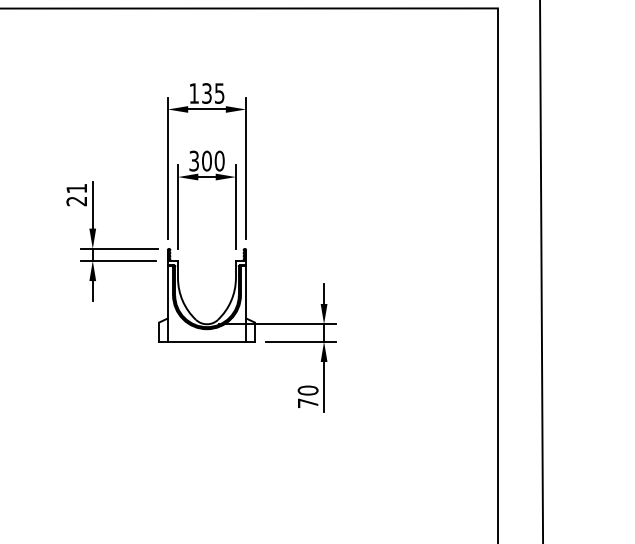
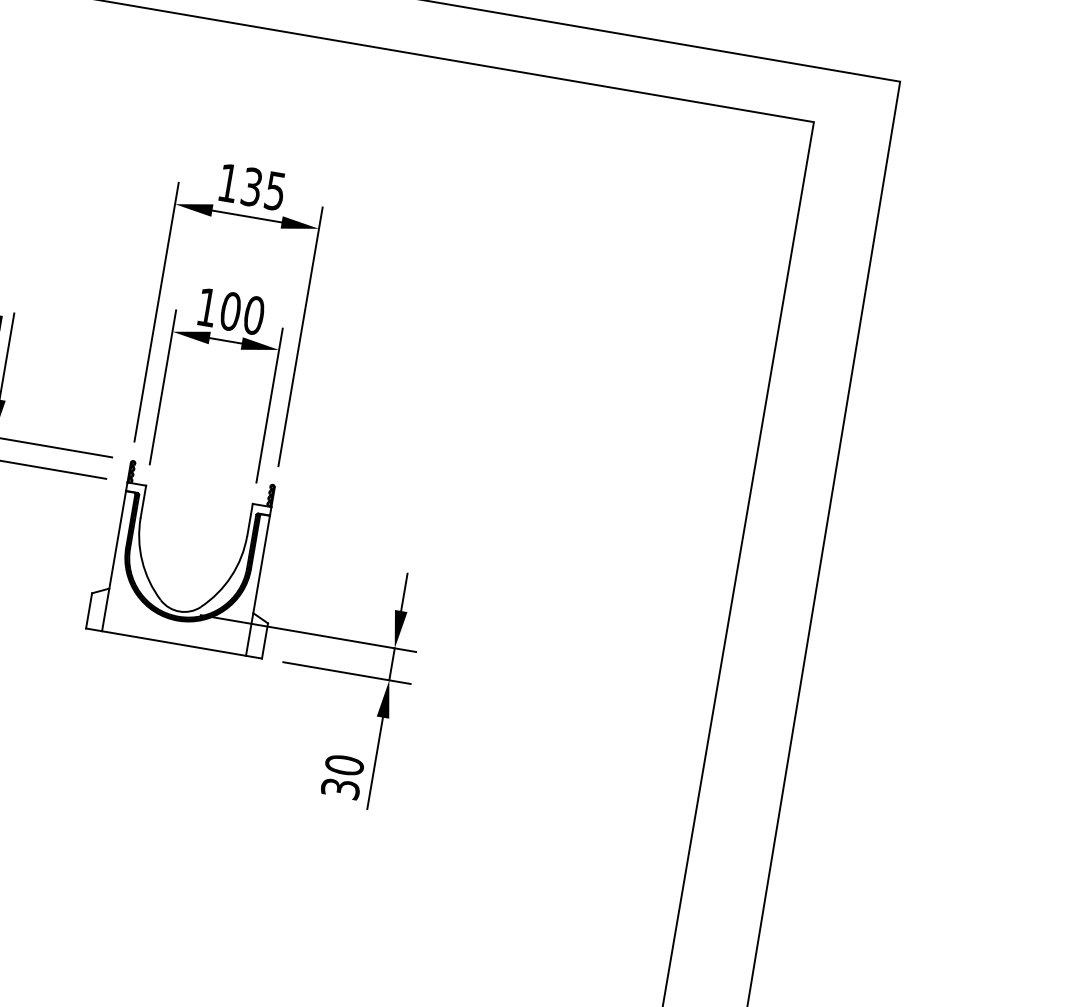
text: (193, 160) -> (206, 306), 300 -> 100
text: (307, 403) -> (339, 788), 70 -> 30

